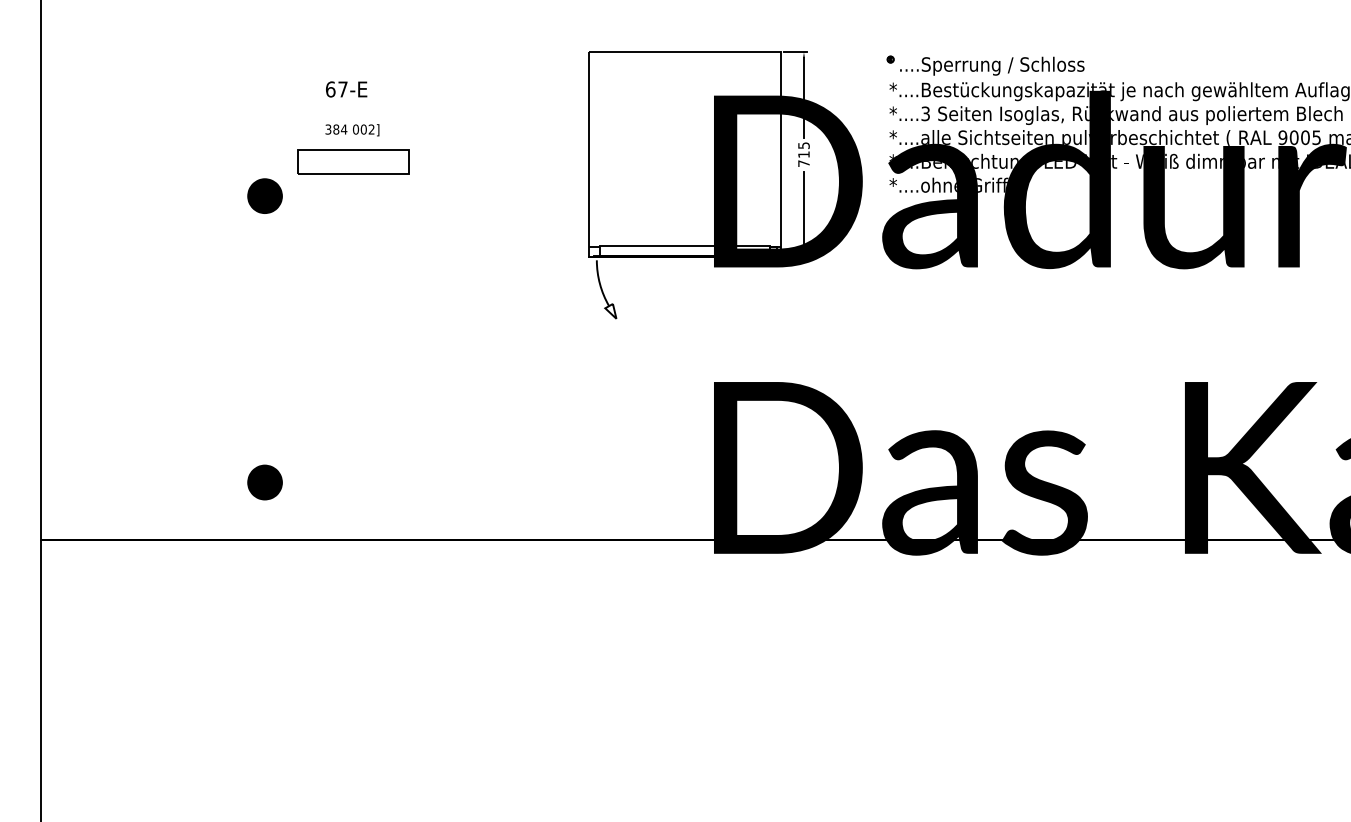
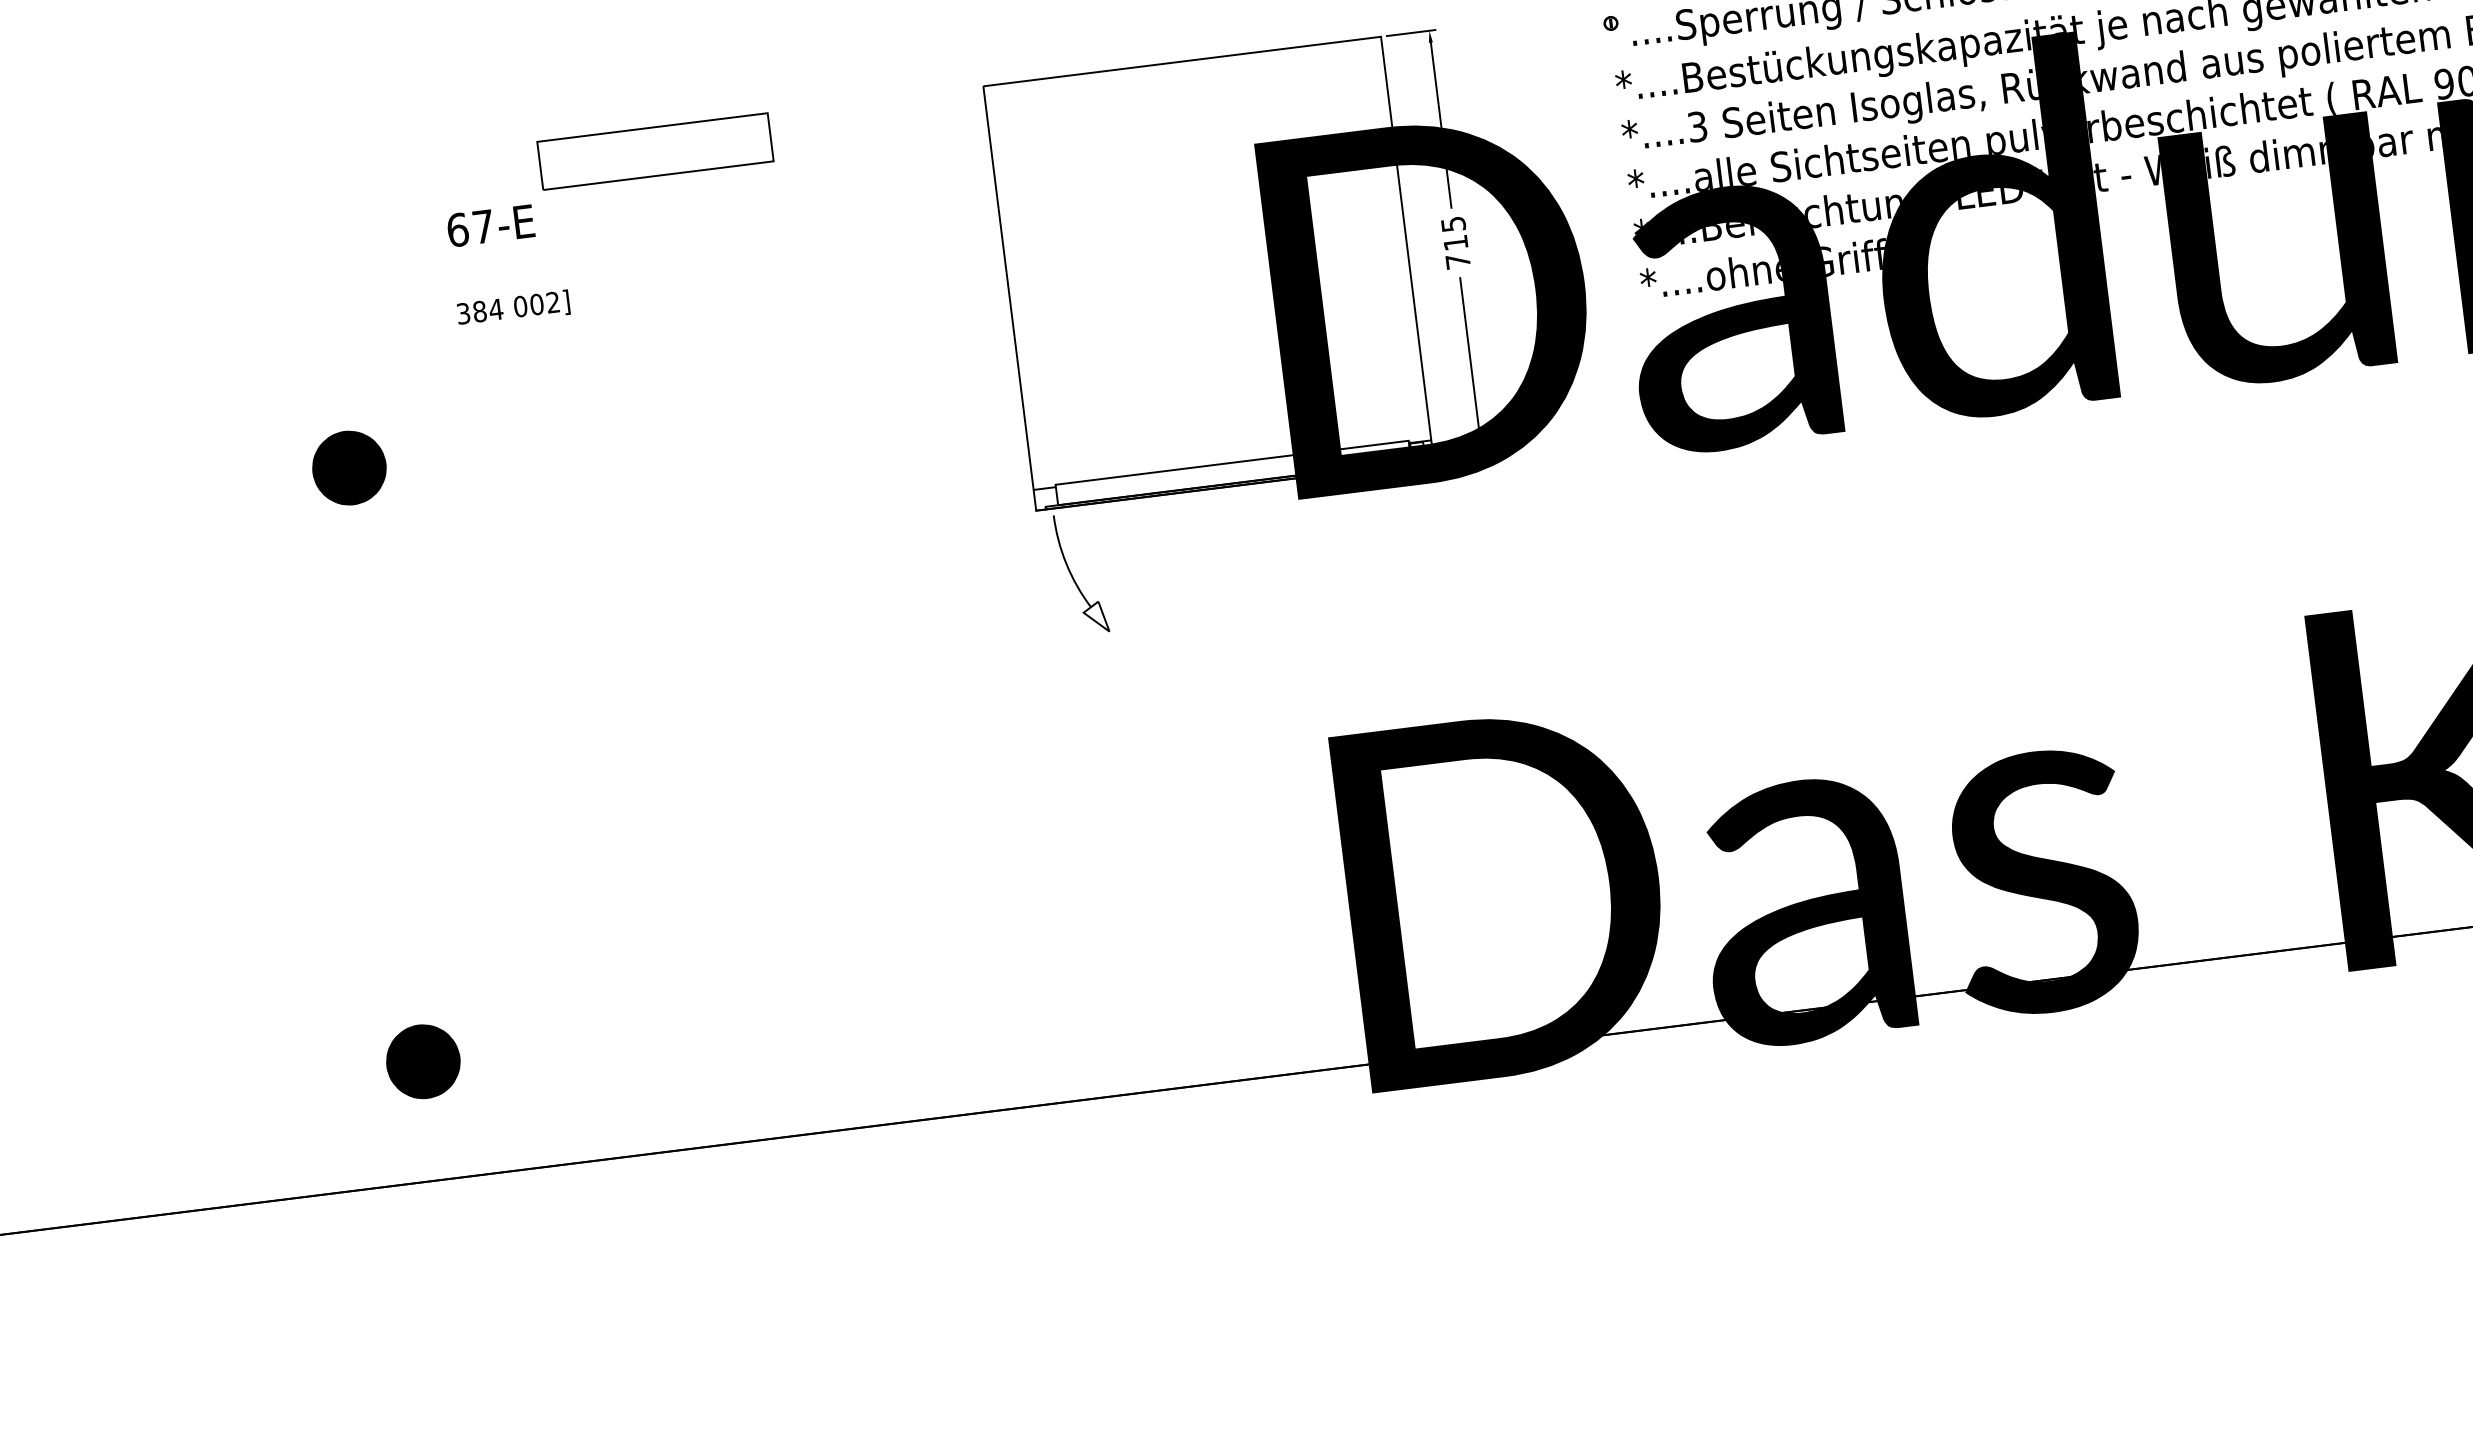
part: (353, 161) -> (656, 150), moved

